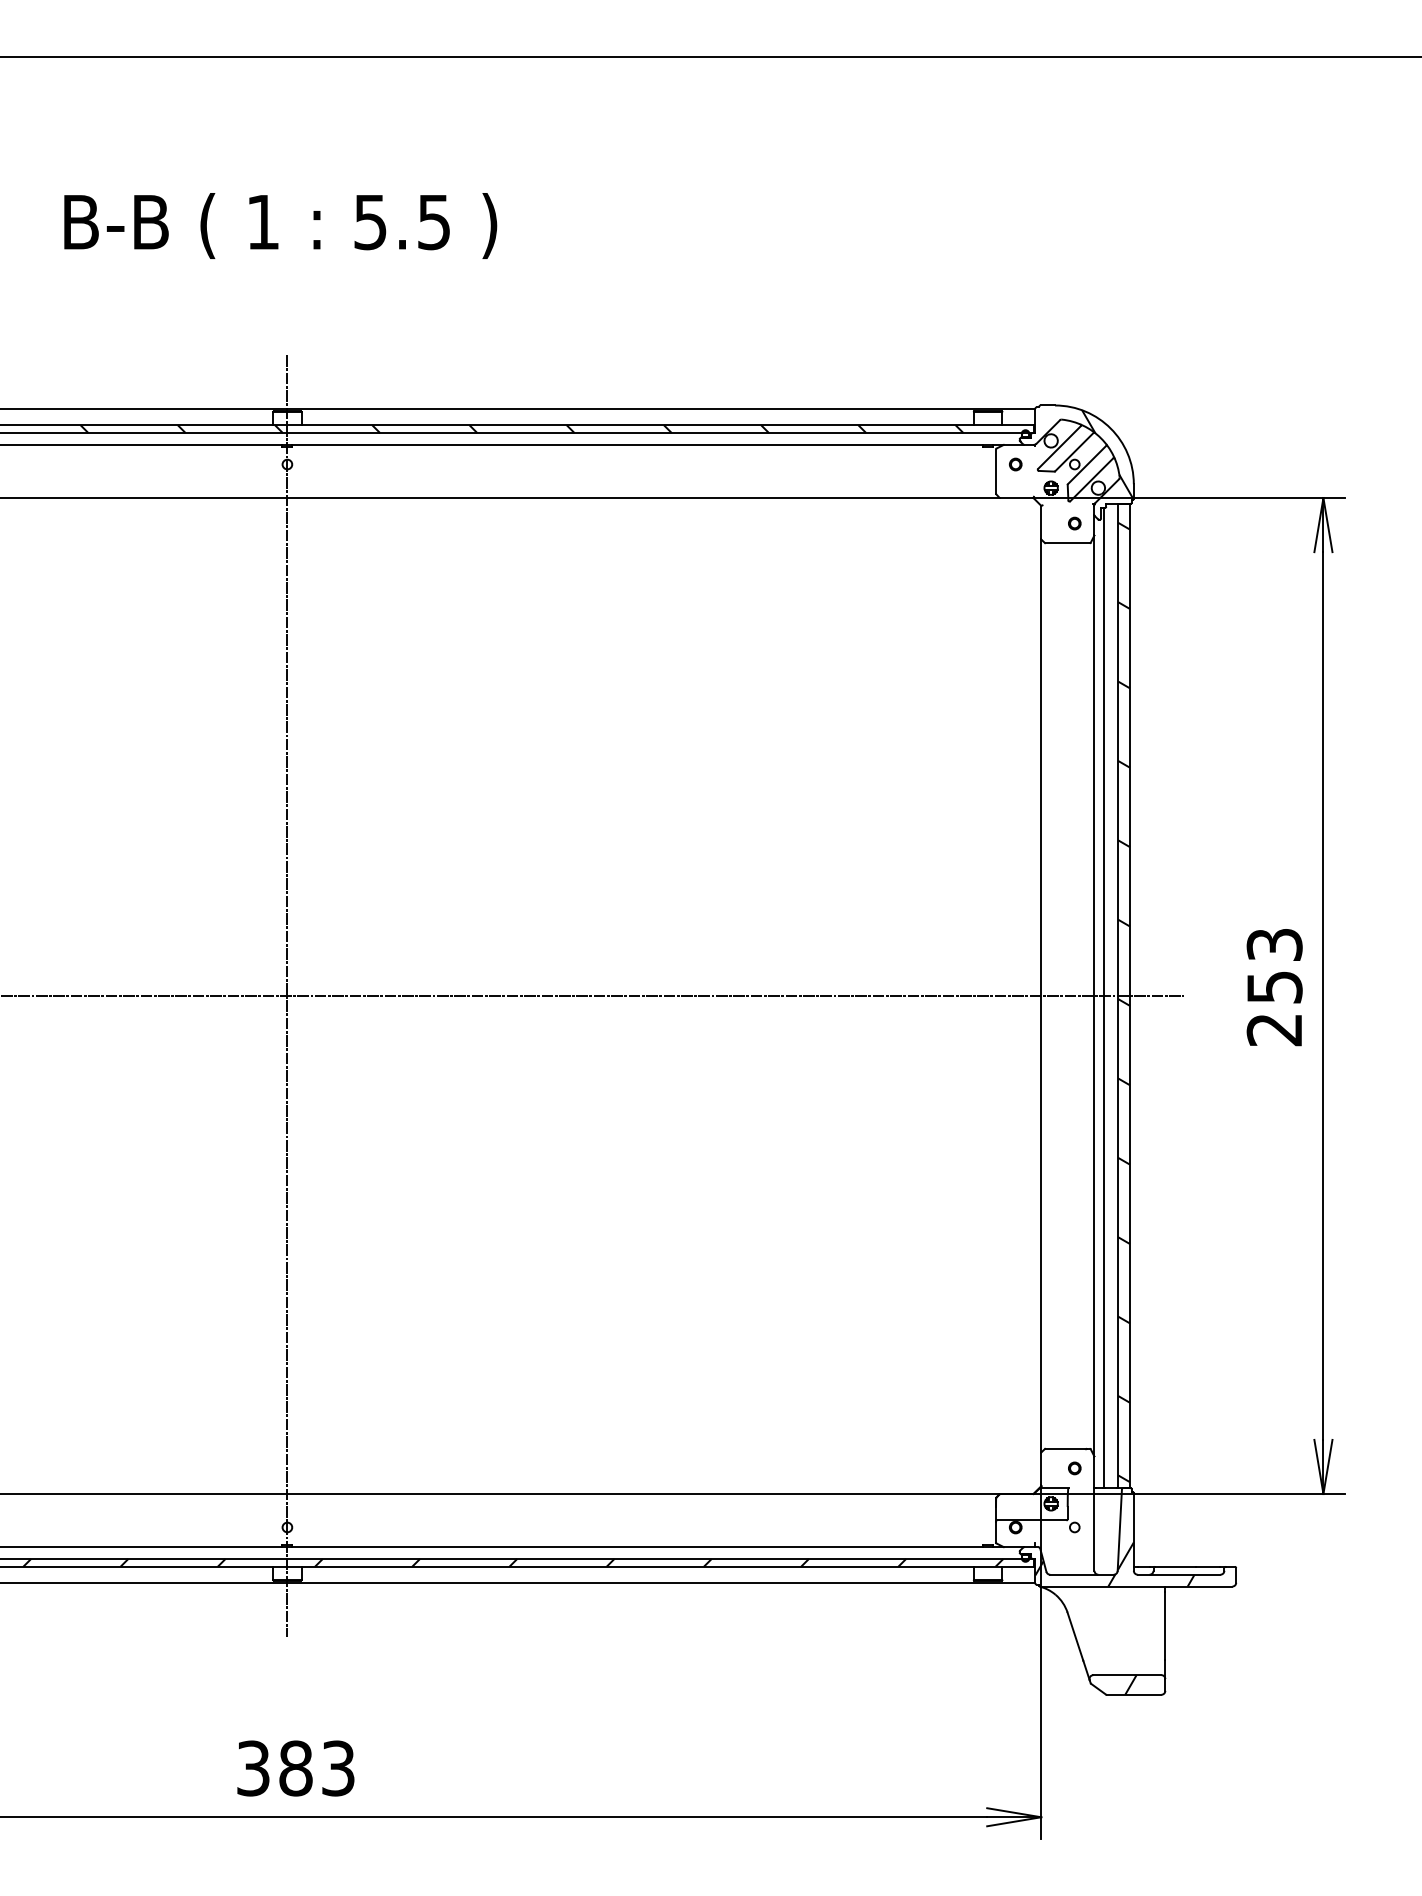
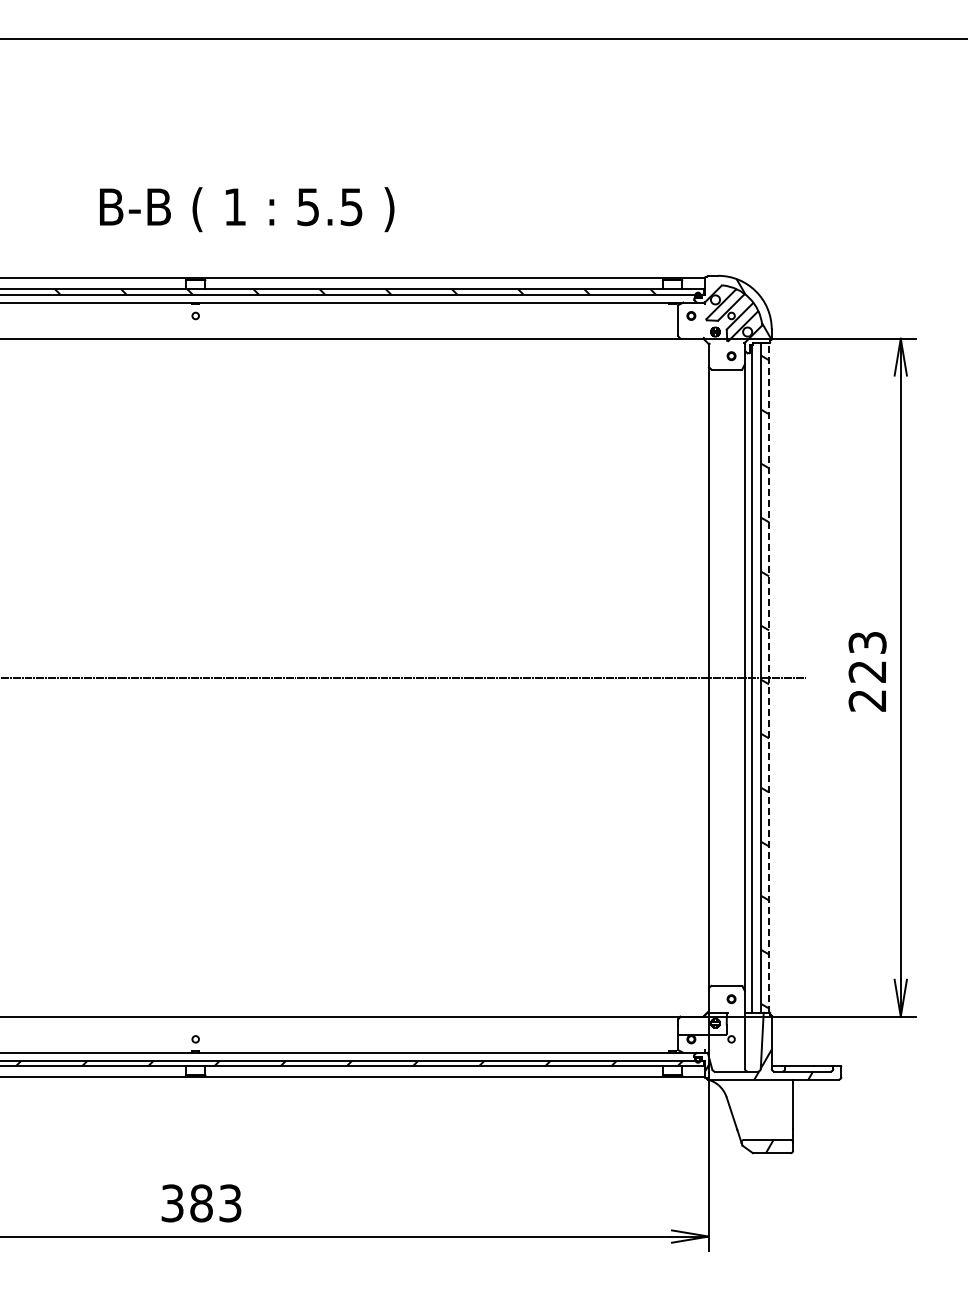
text: (281, 225) -> (247, 209), moved
text: (1274, 986) -> (867, 671), 253 -> 223
line: (287, 995) -> (195, 677), removed
line: (1130, 995) -> (769, 677), solid -> dashed

